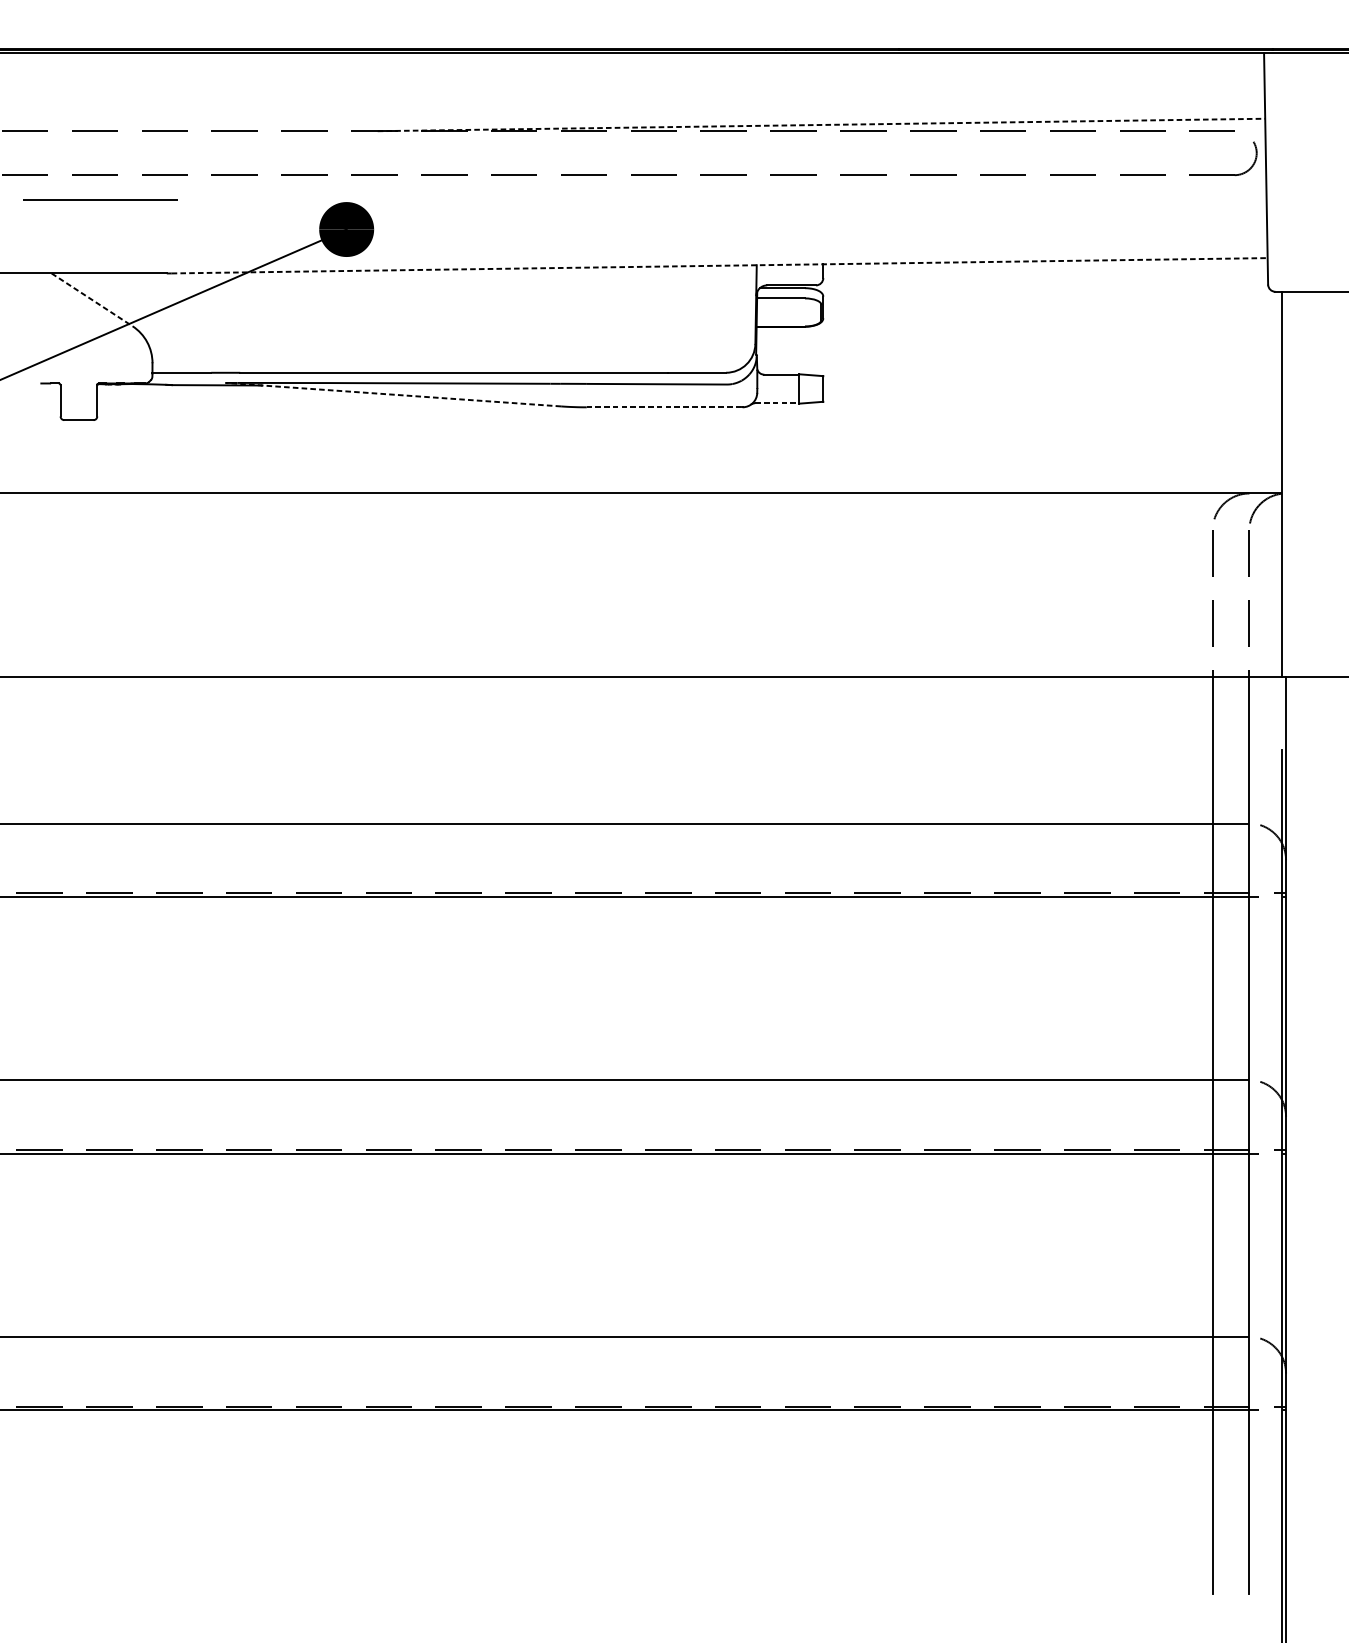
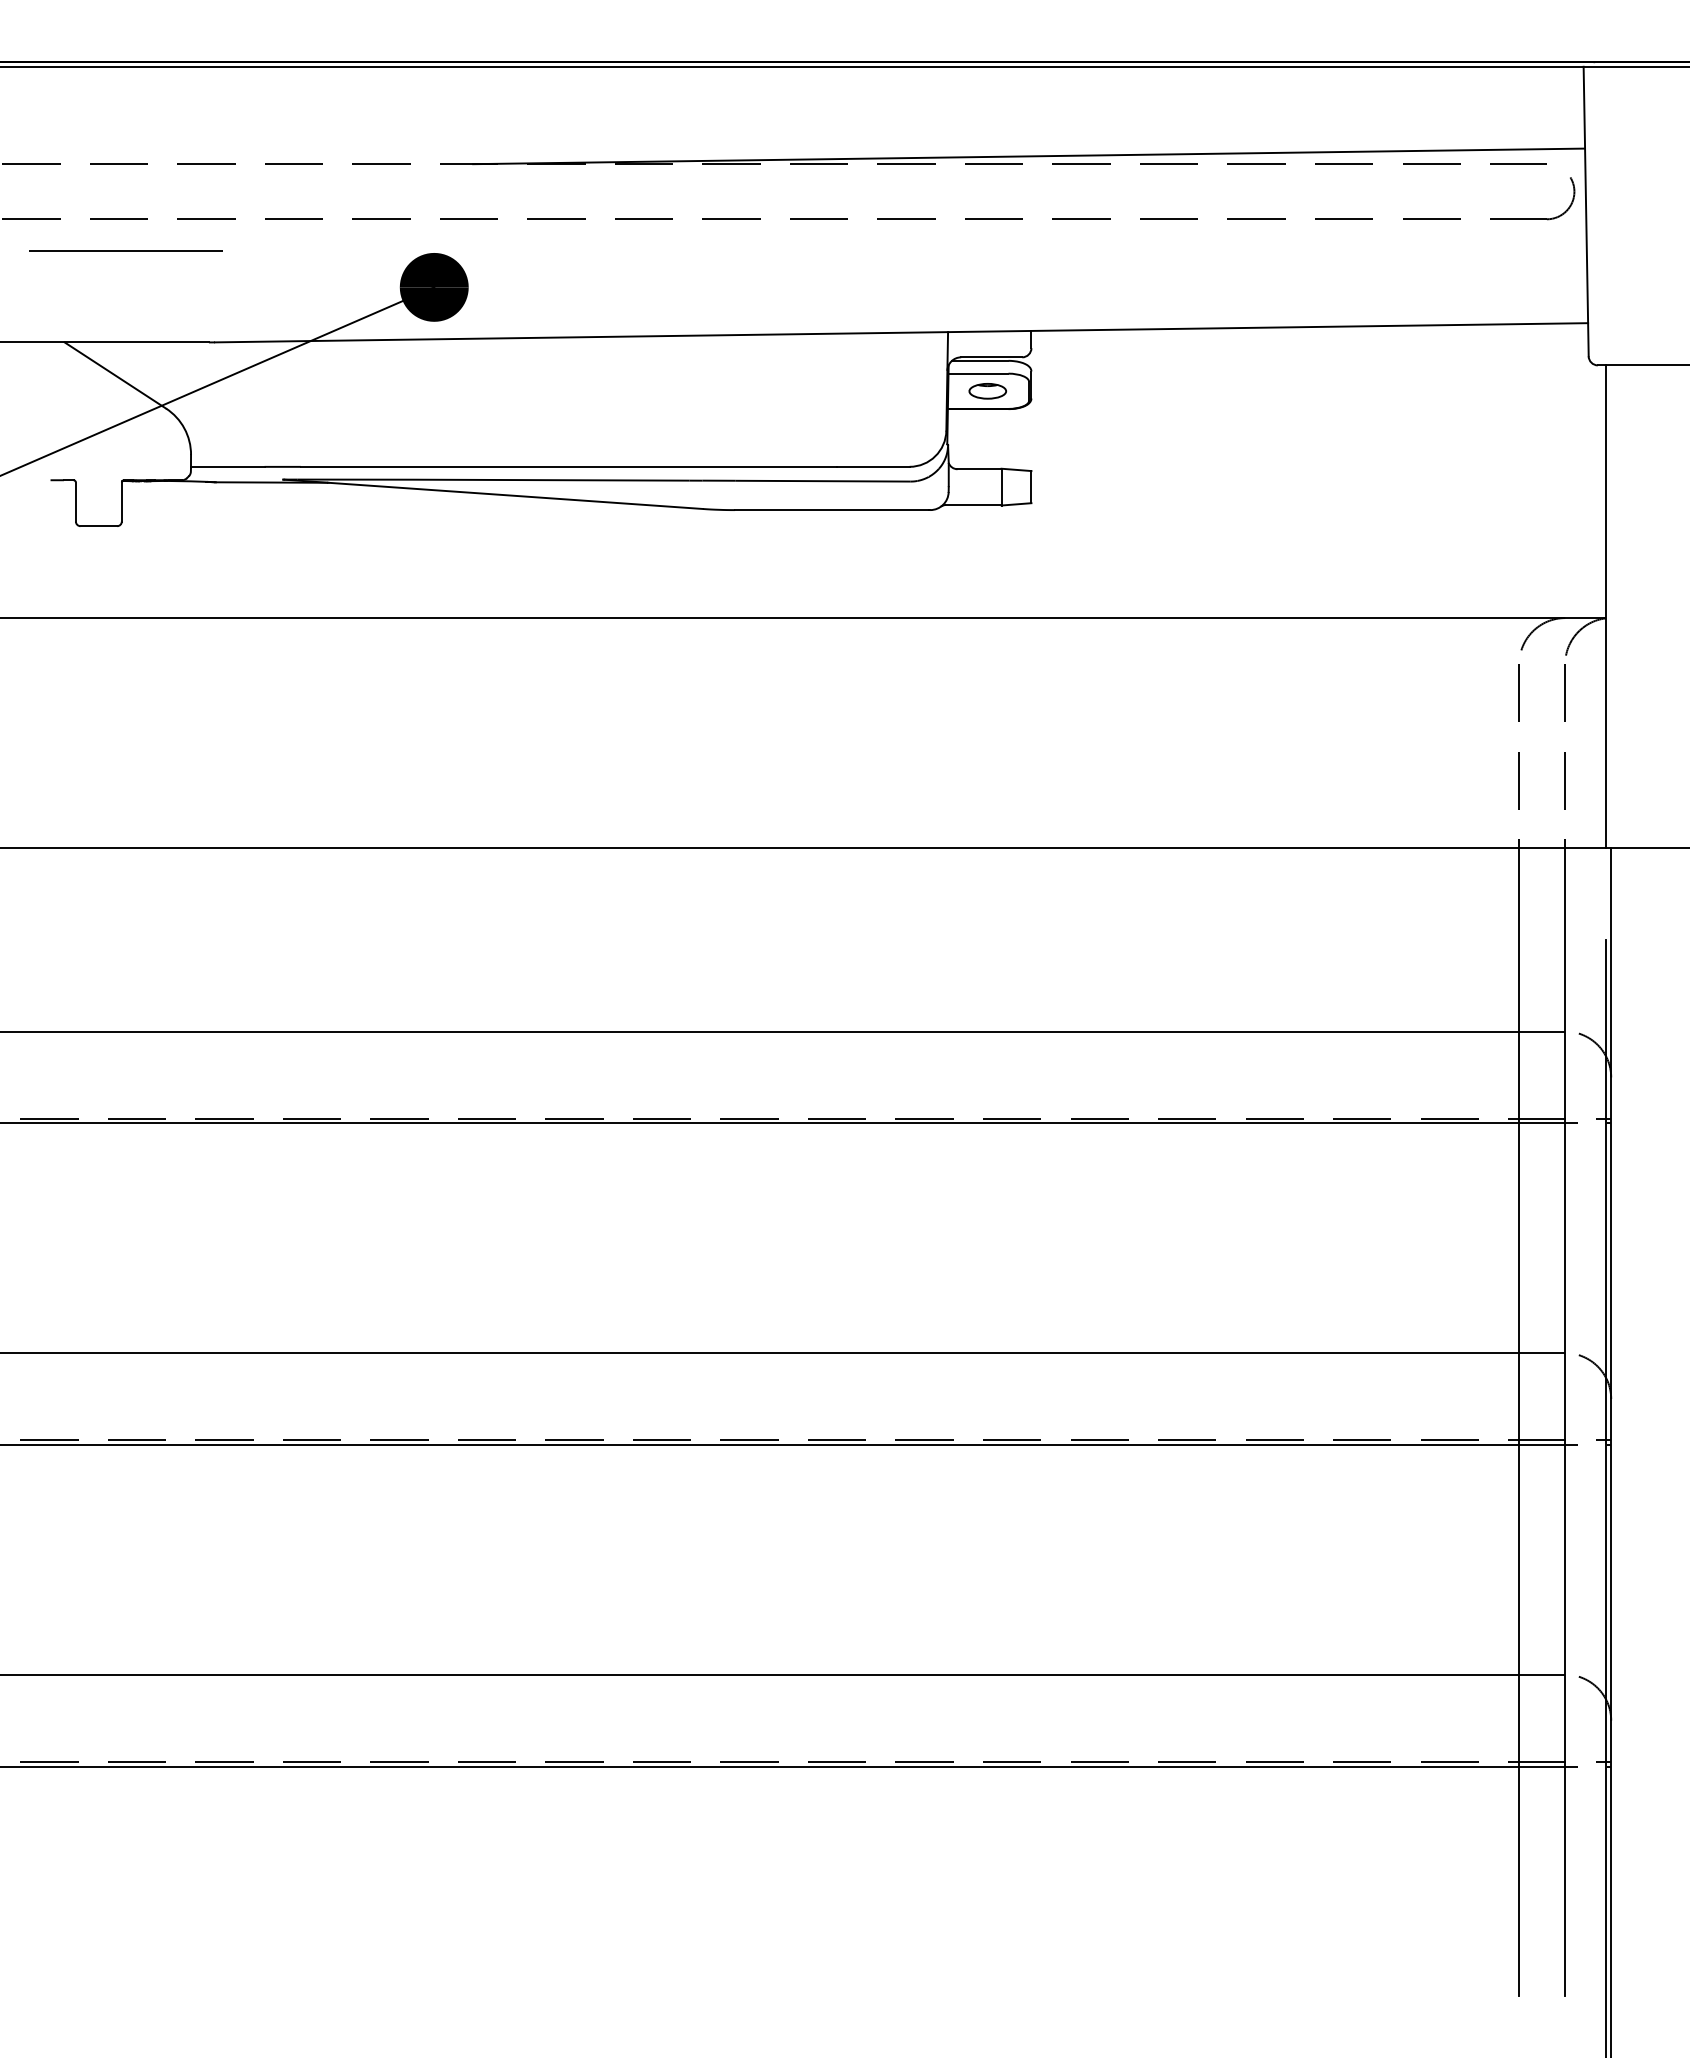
line: (821, 125) -> (1029, 156), dashed -> solid
line: (719, 265) -> (901, 332), dashed -> solid
line: (92, 299) -> (115, 375), dashed -> solid
part: (788, 312) -> (987, 391), added
line: (393, 394) -> (493, 494), dashed -> solid
line: (777, 403) -> (973, 505), dashed -> solid
line: (663, 407) -> (831, 510), dashed -> solid

